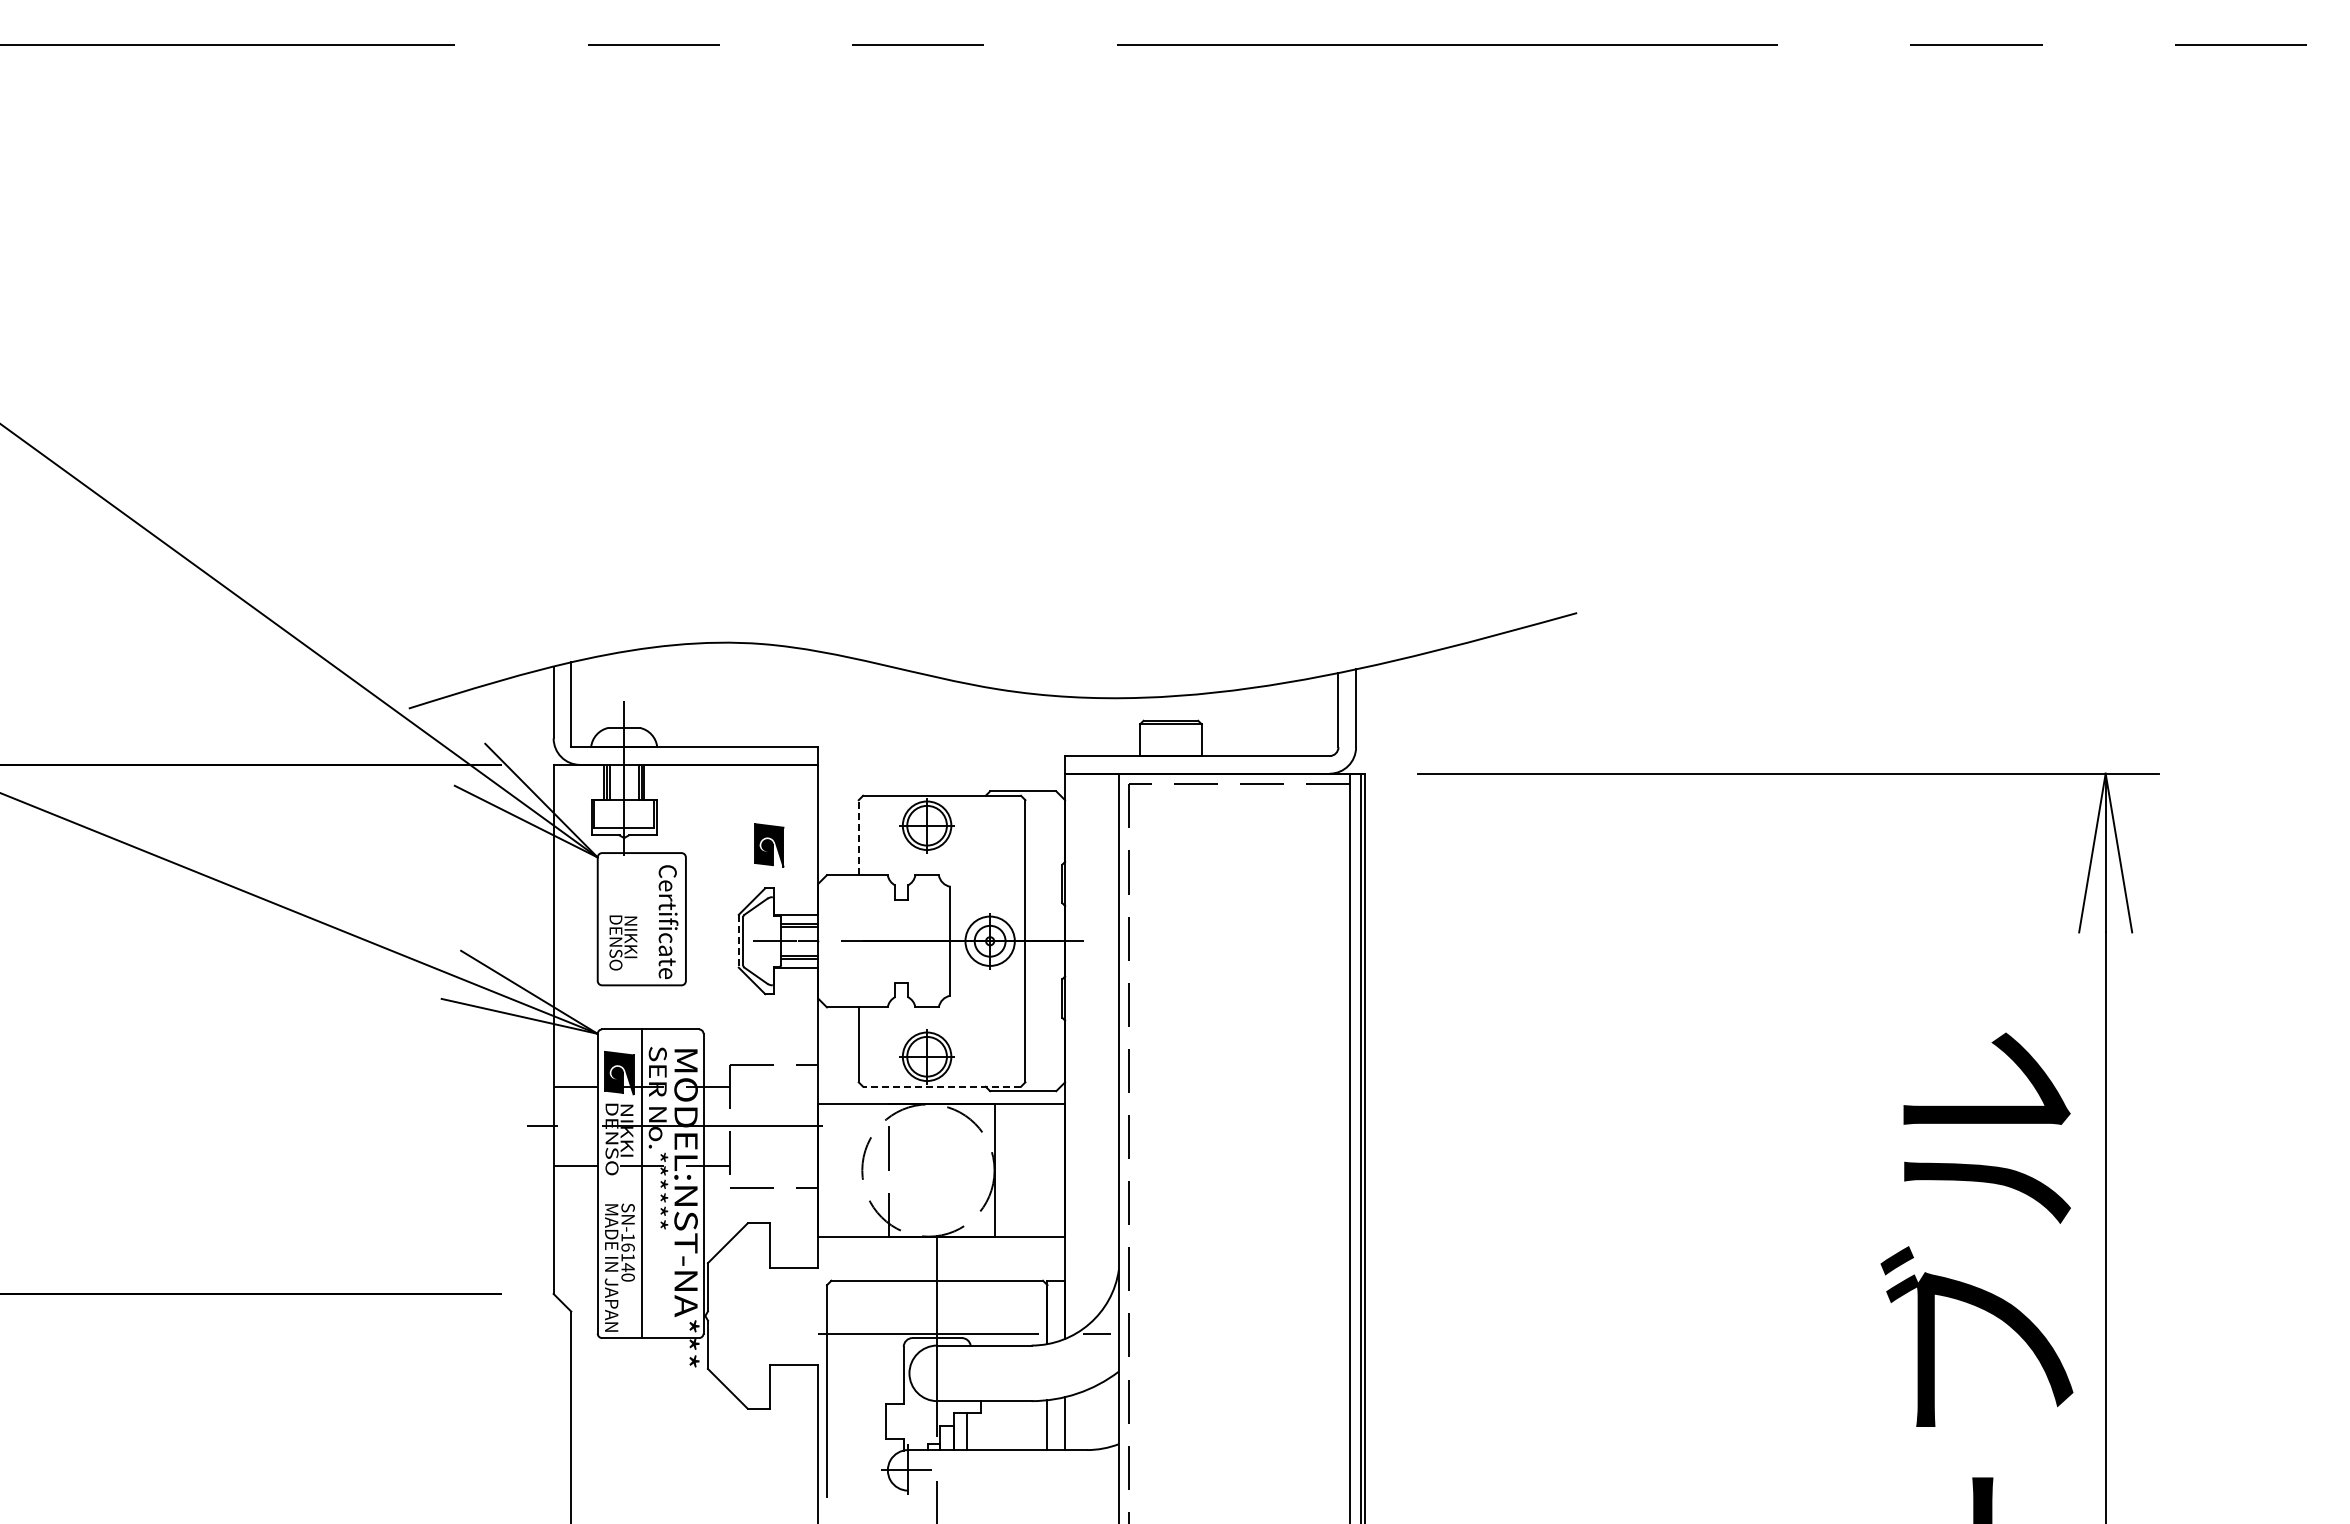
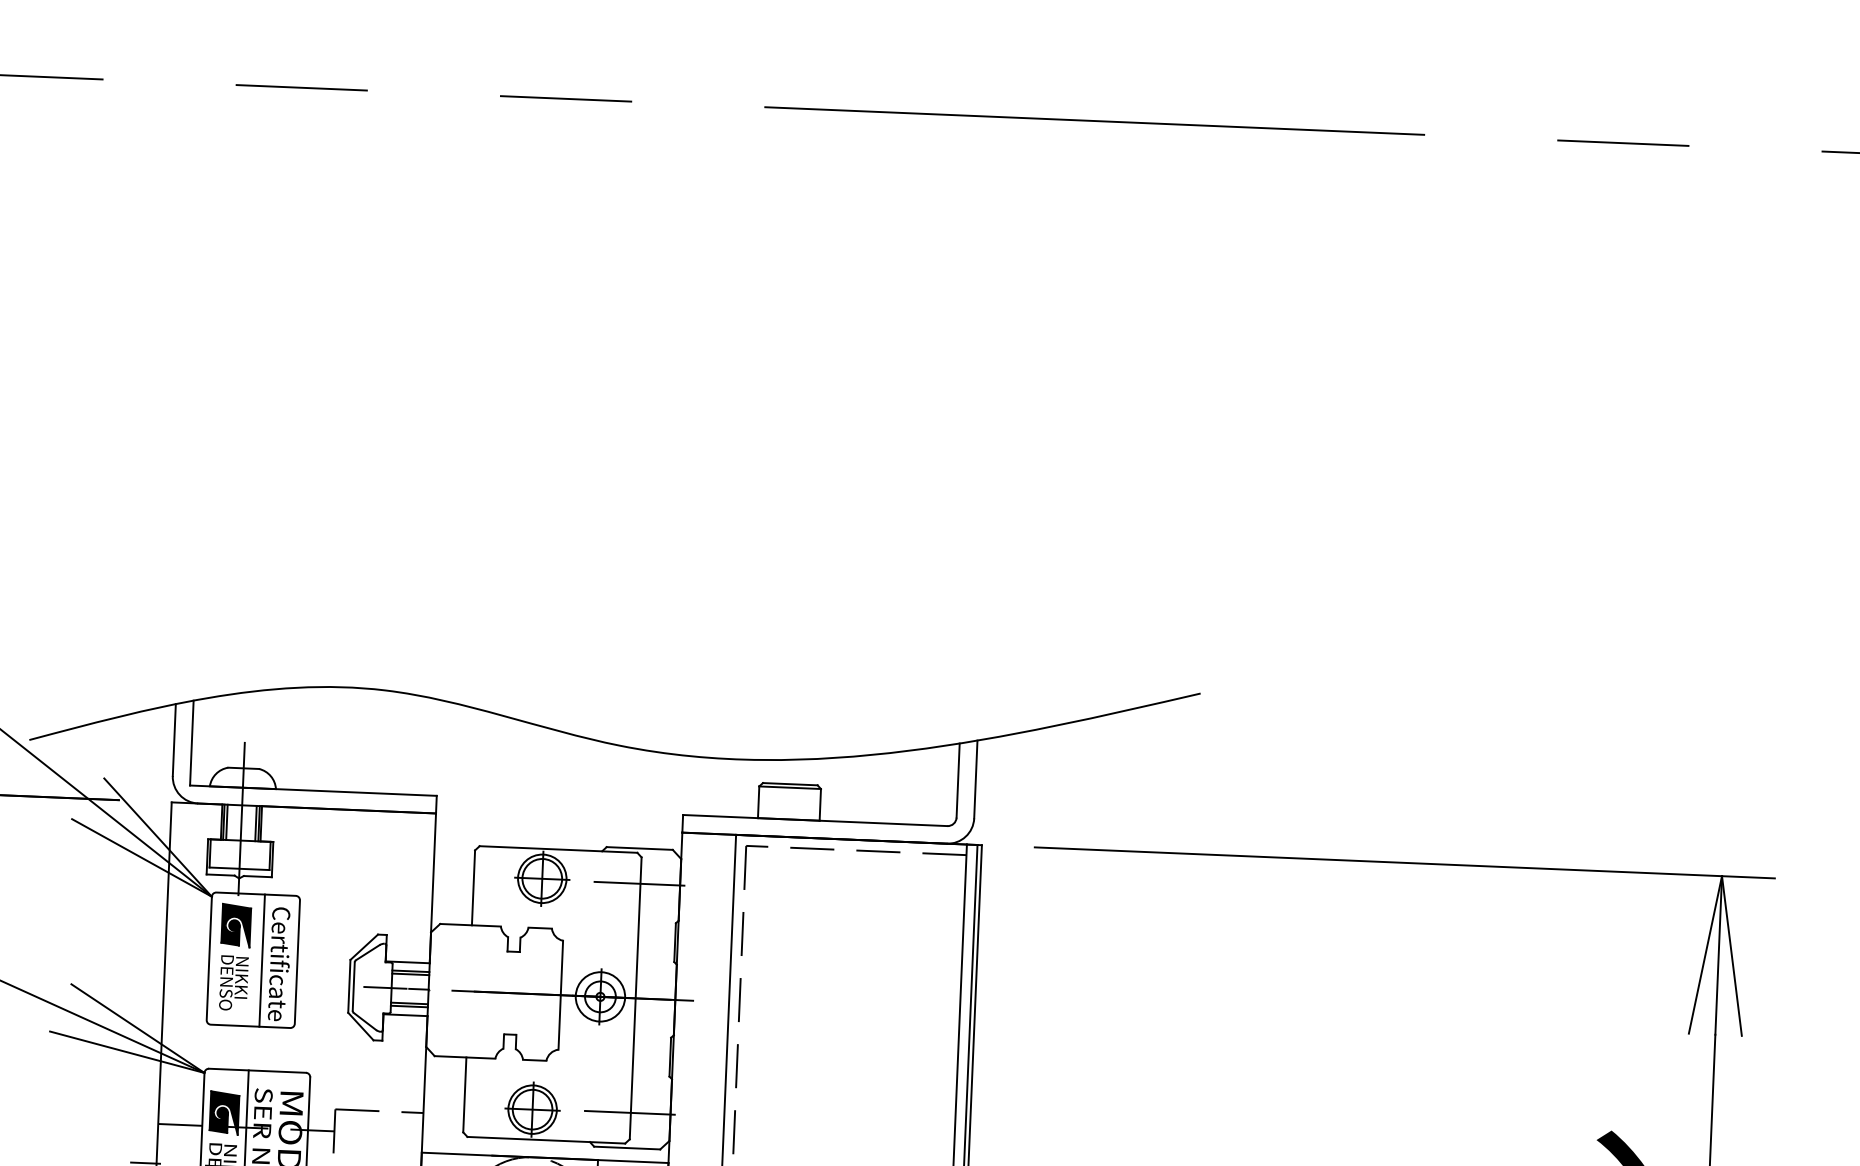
line: (1024, 826) -> (639, 883), added
line: (858, 837) -> (473, 887), dashed -> solid
part: (769, 845) -> (236, 925), moved
line: (650, 919) -> (262, 960), added
line: (738, 941) -> (349, 986), dashed -> solid
line: (1024, 1055) -> (629, 1112), added
line: (942, 1086) -> (546, 1140), dashed -> solid

